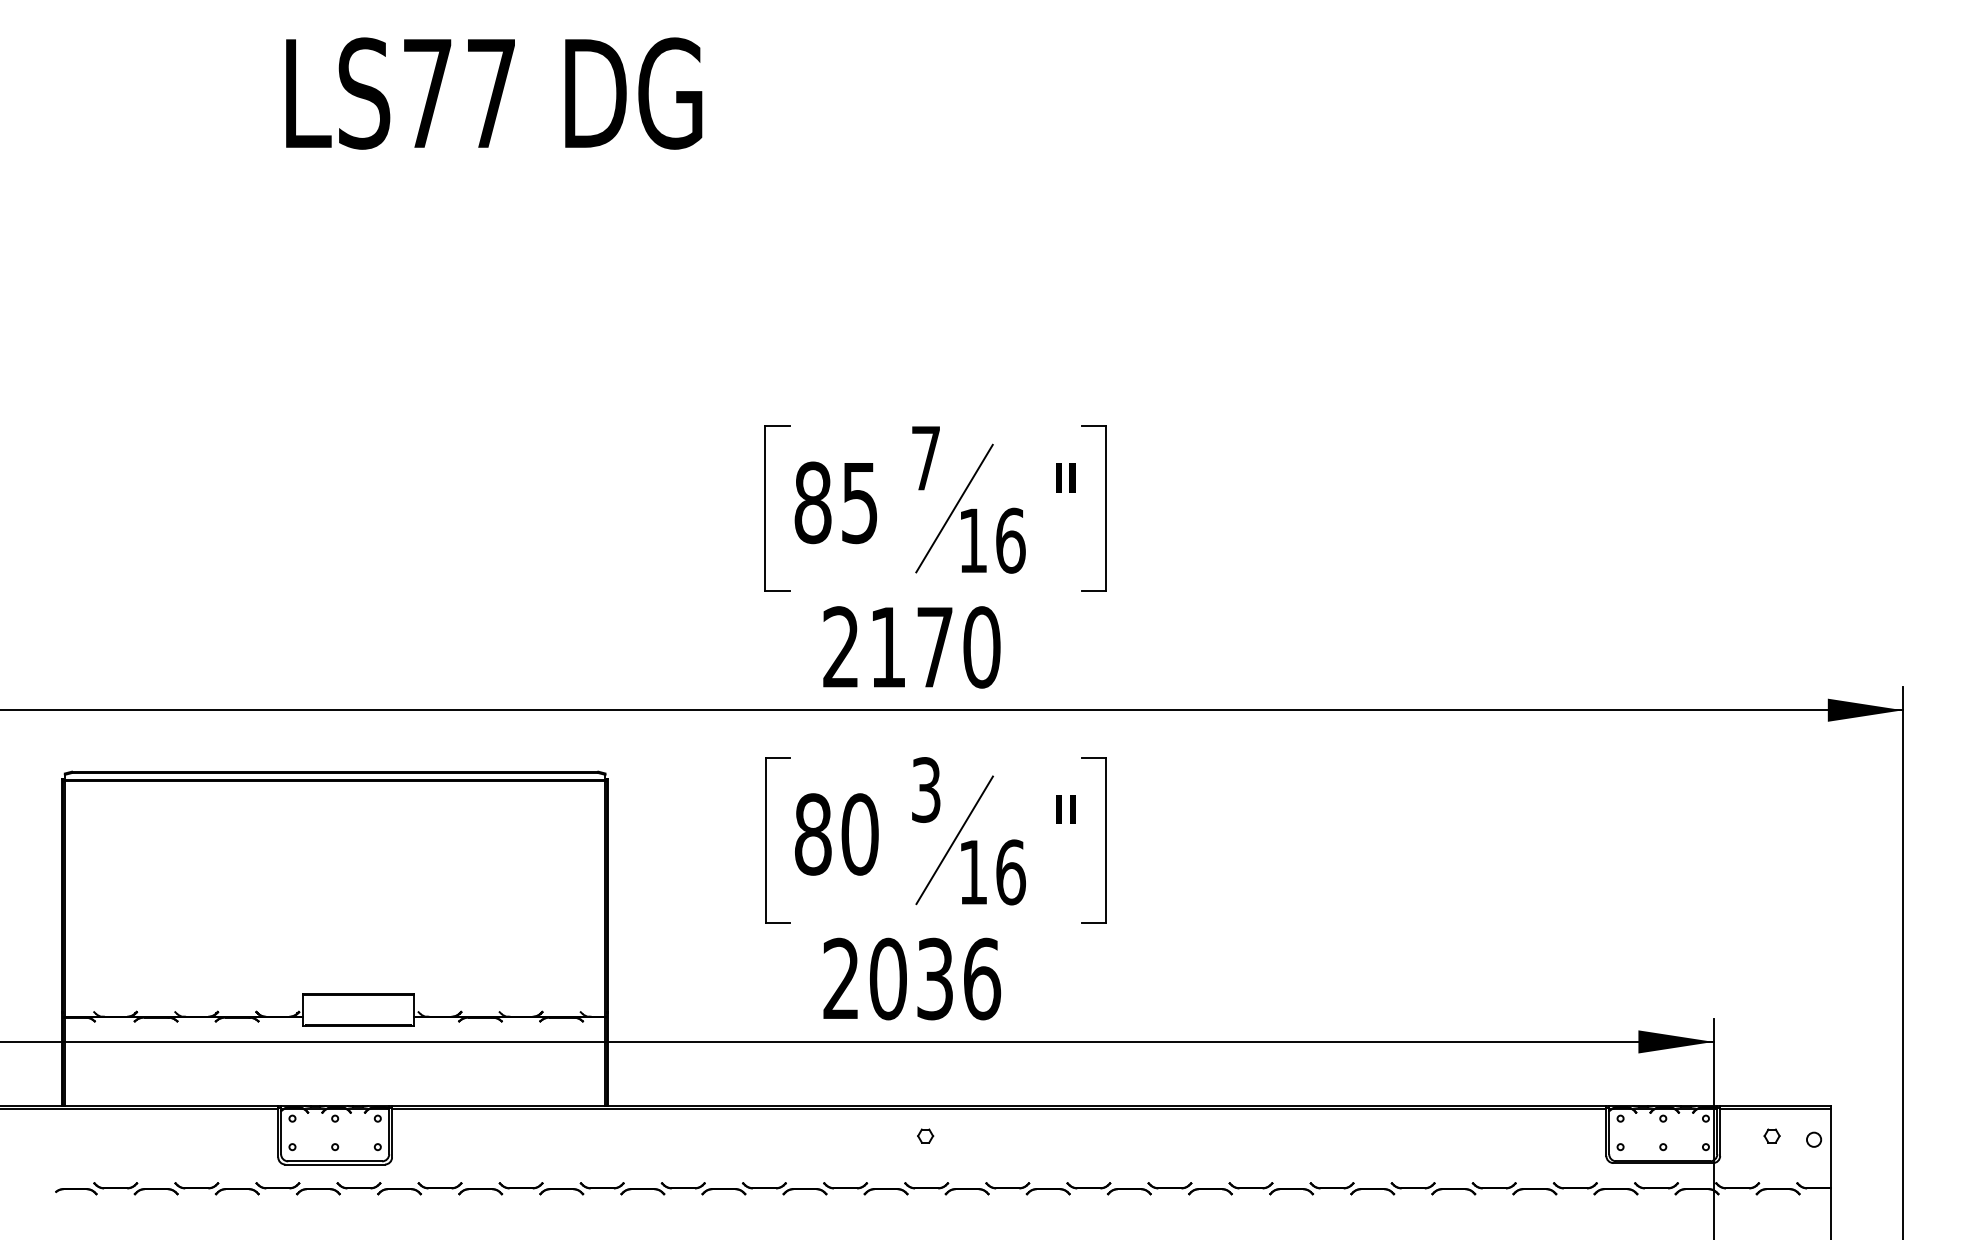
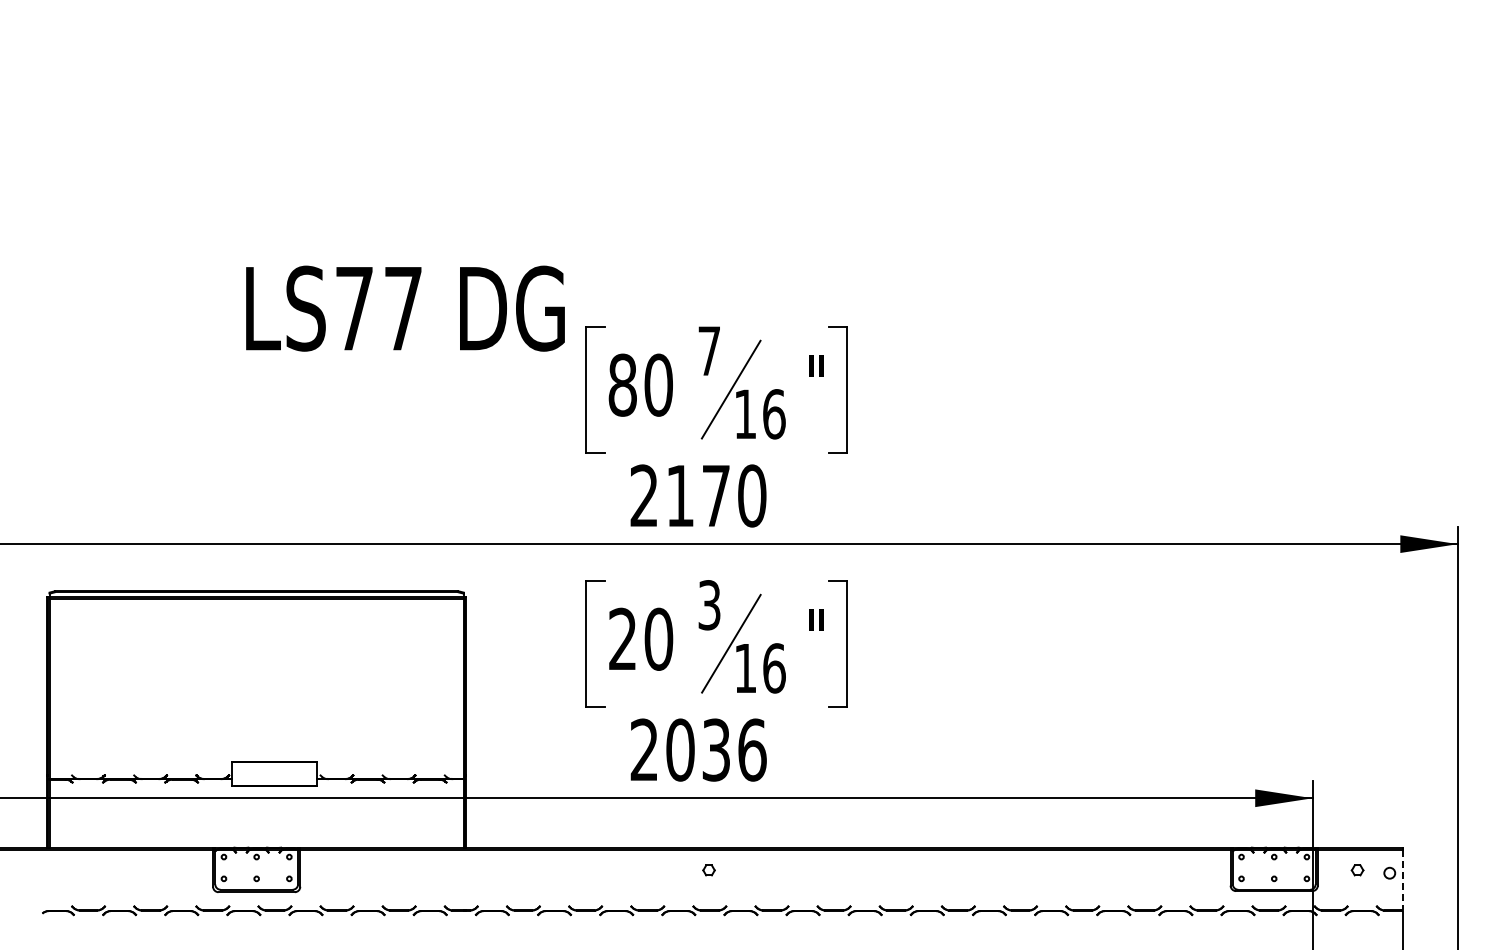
text: (494, 93) -> (405, 308), moved
text: (859, 501) -> (658, 384), 85 -> 80
text: (813, 833) -> (623, 638), 80 -> 20
line: (1830, 1149) -> (1402, 880), solid -> dashed

